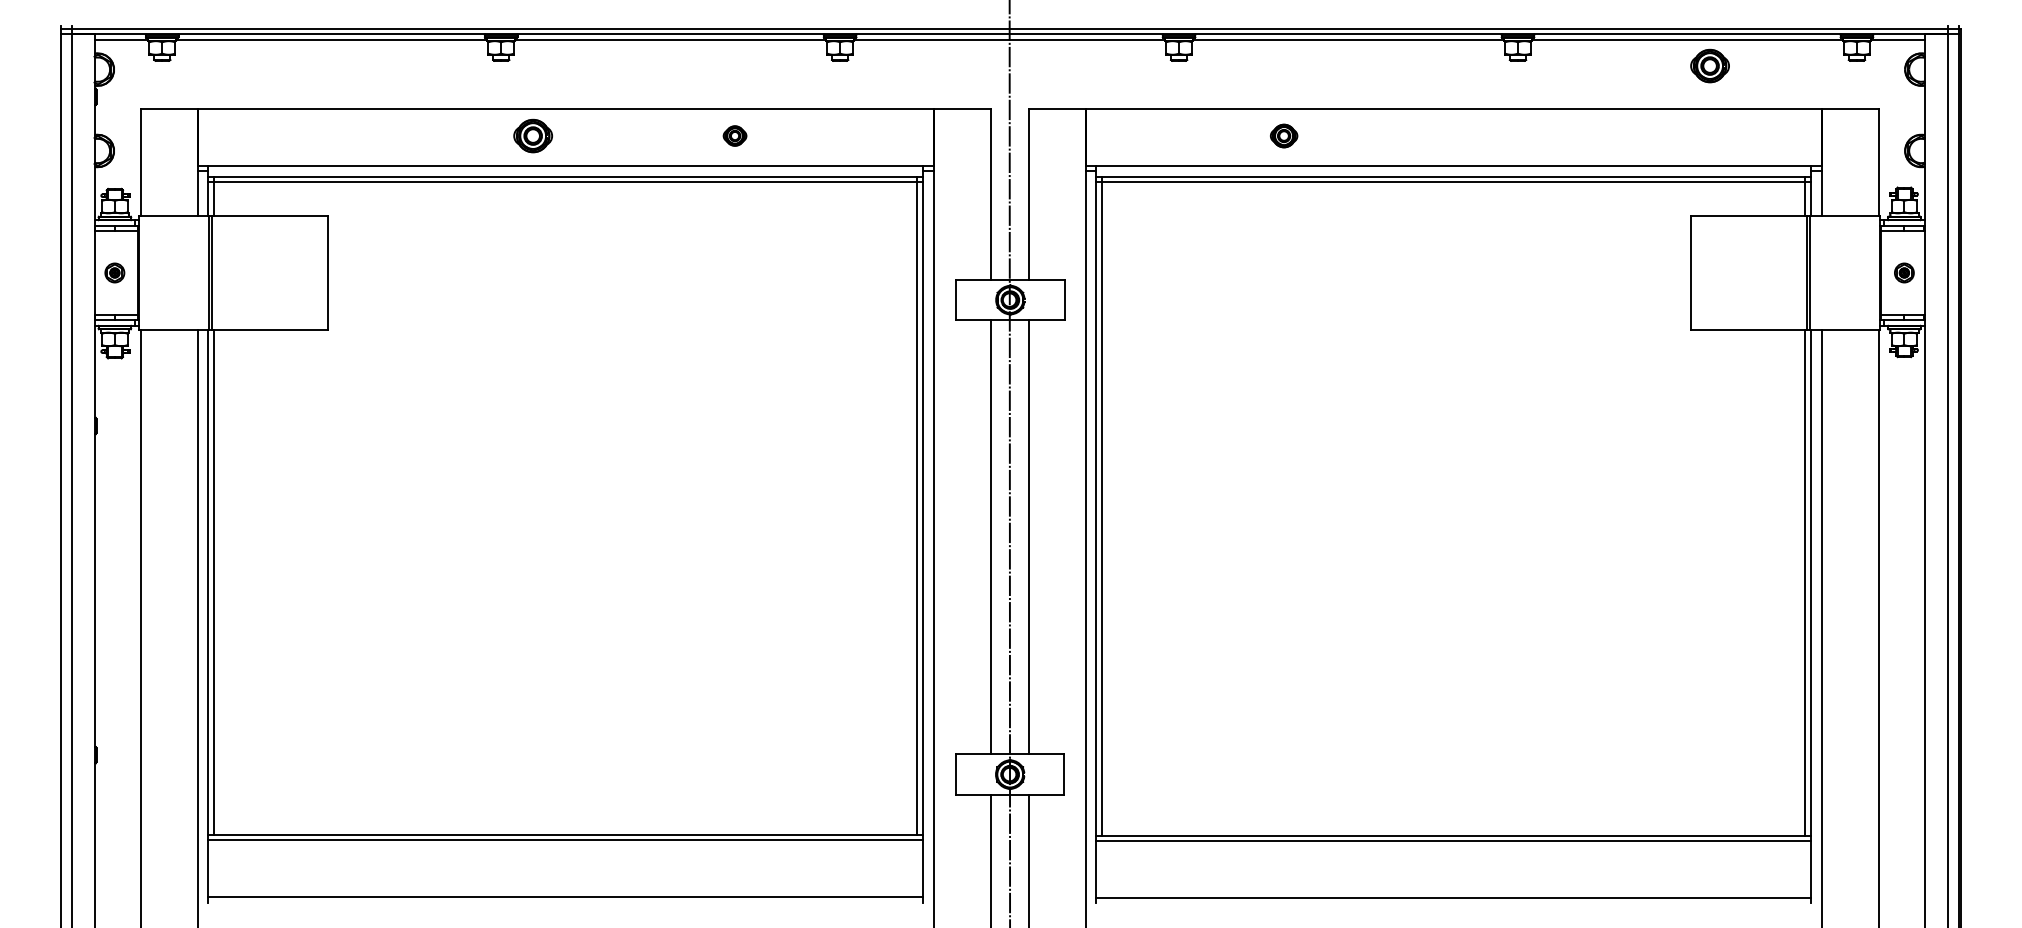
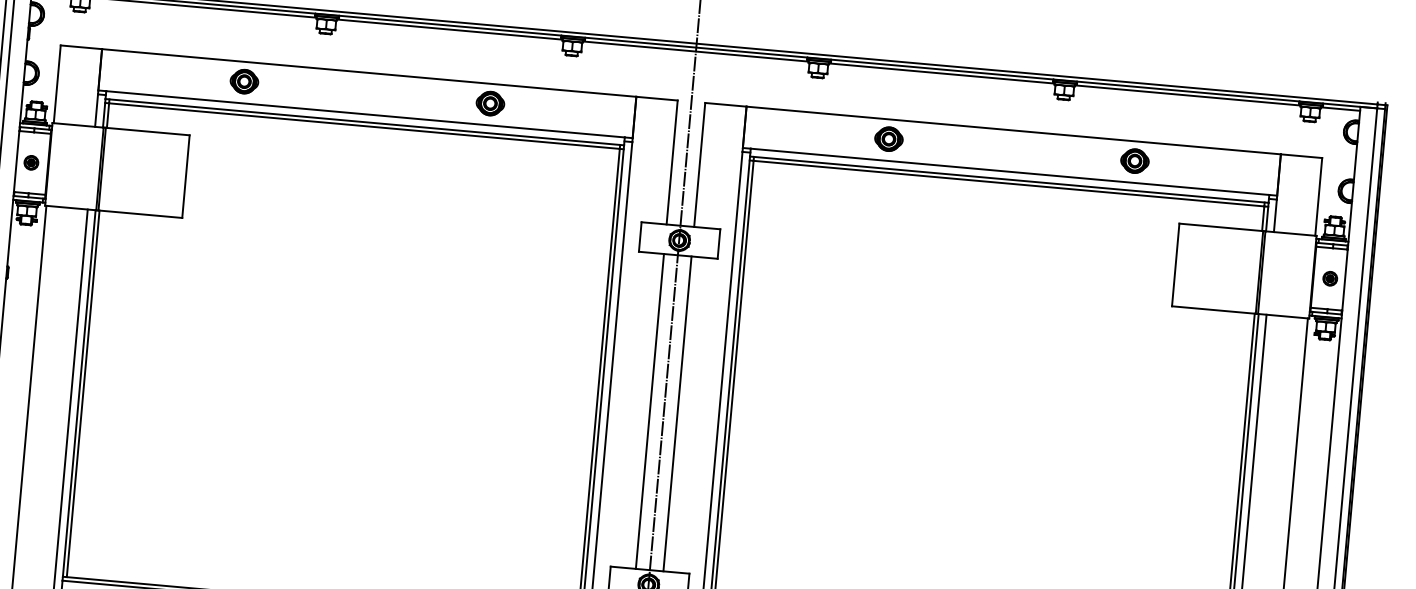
part: (1709, 65) -> (1134, 160), moved
part: (532, 135) -> (243, 81), moved
part: (734, 135) -> (490, 103), size x1.67
part: (1283, 135) -> (888, 138), size x1.43

